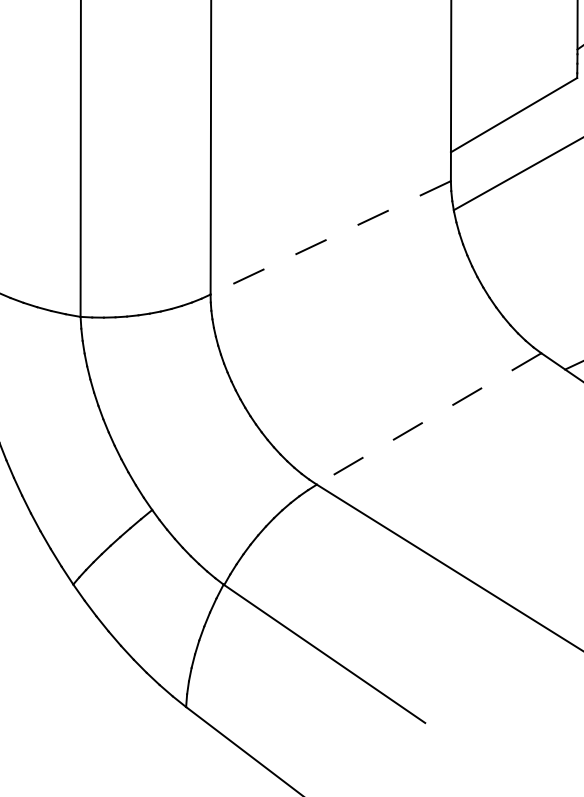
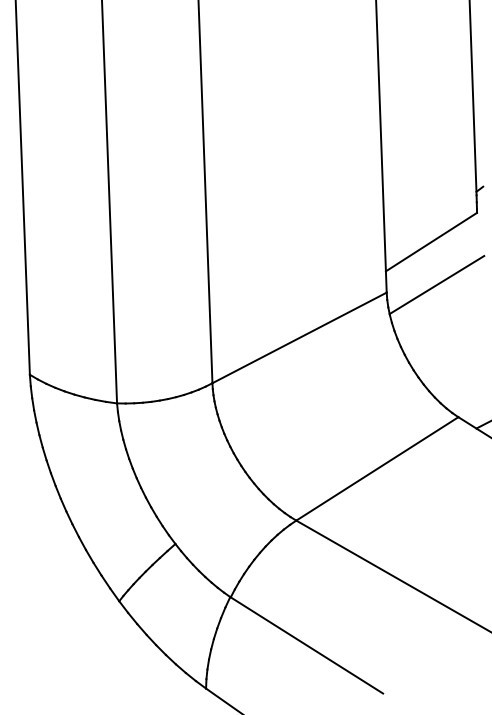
line: (330, 238) -> (299, 338), dashed -> solid
line: (427, 419) -> (376, 469), dashed -> solid

